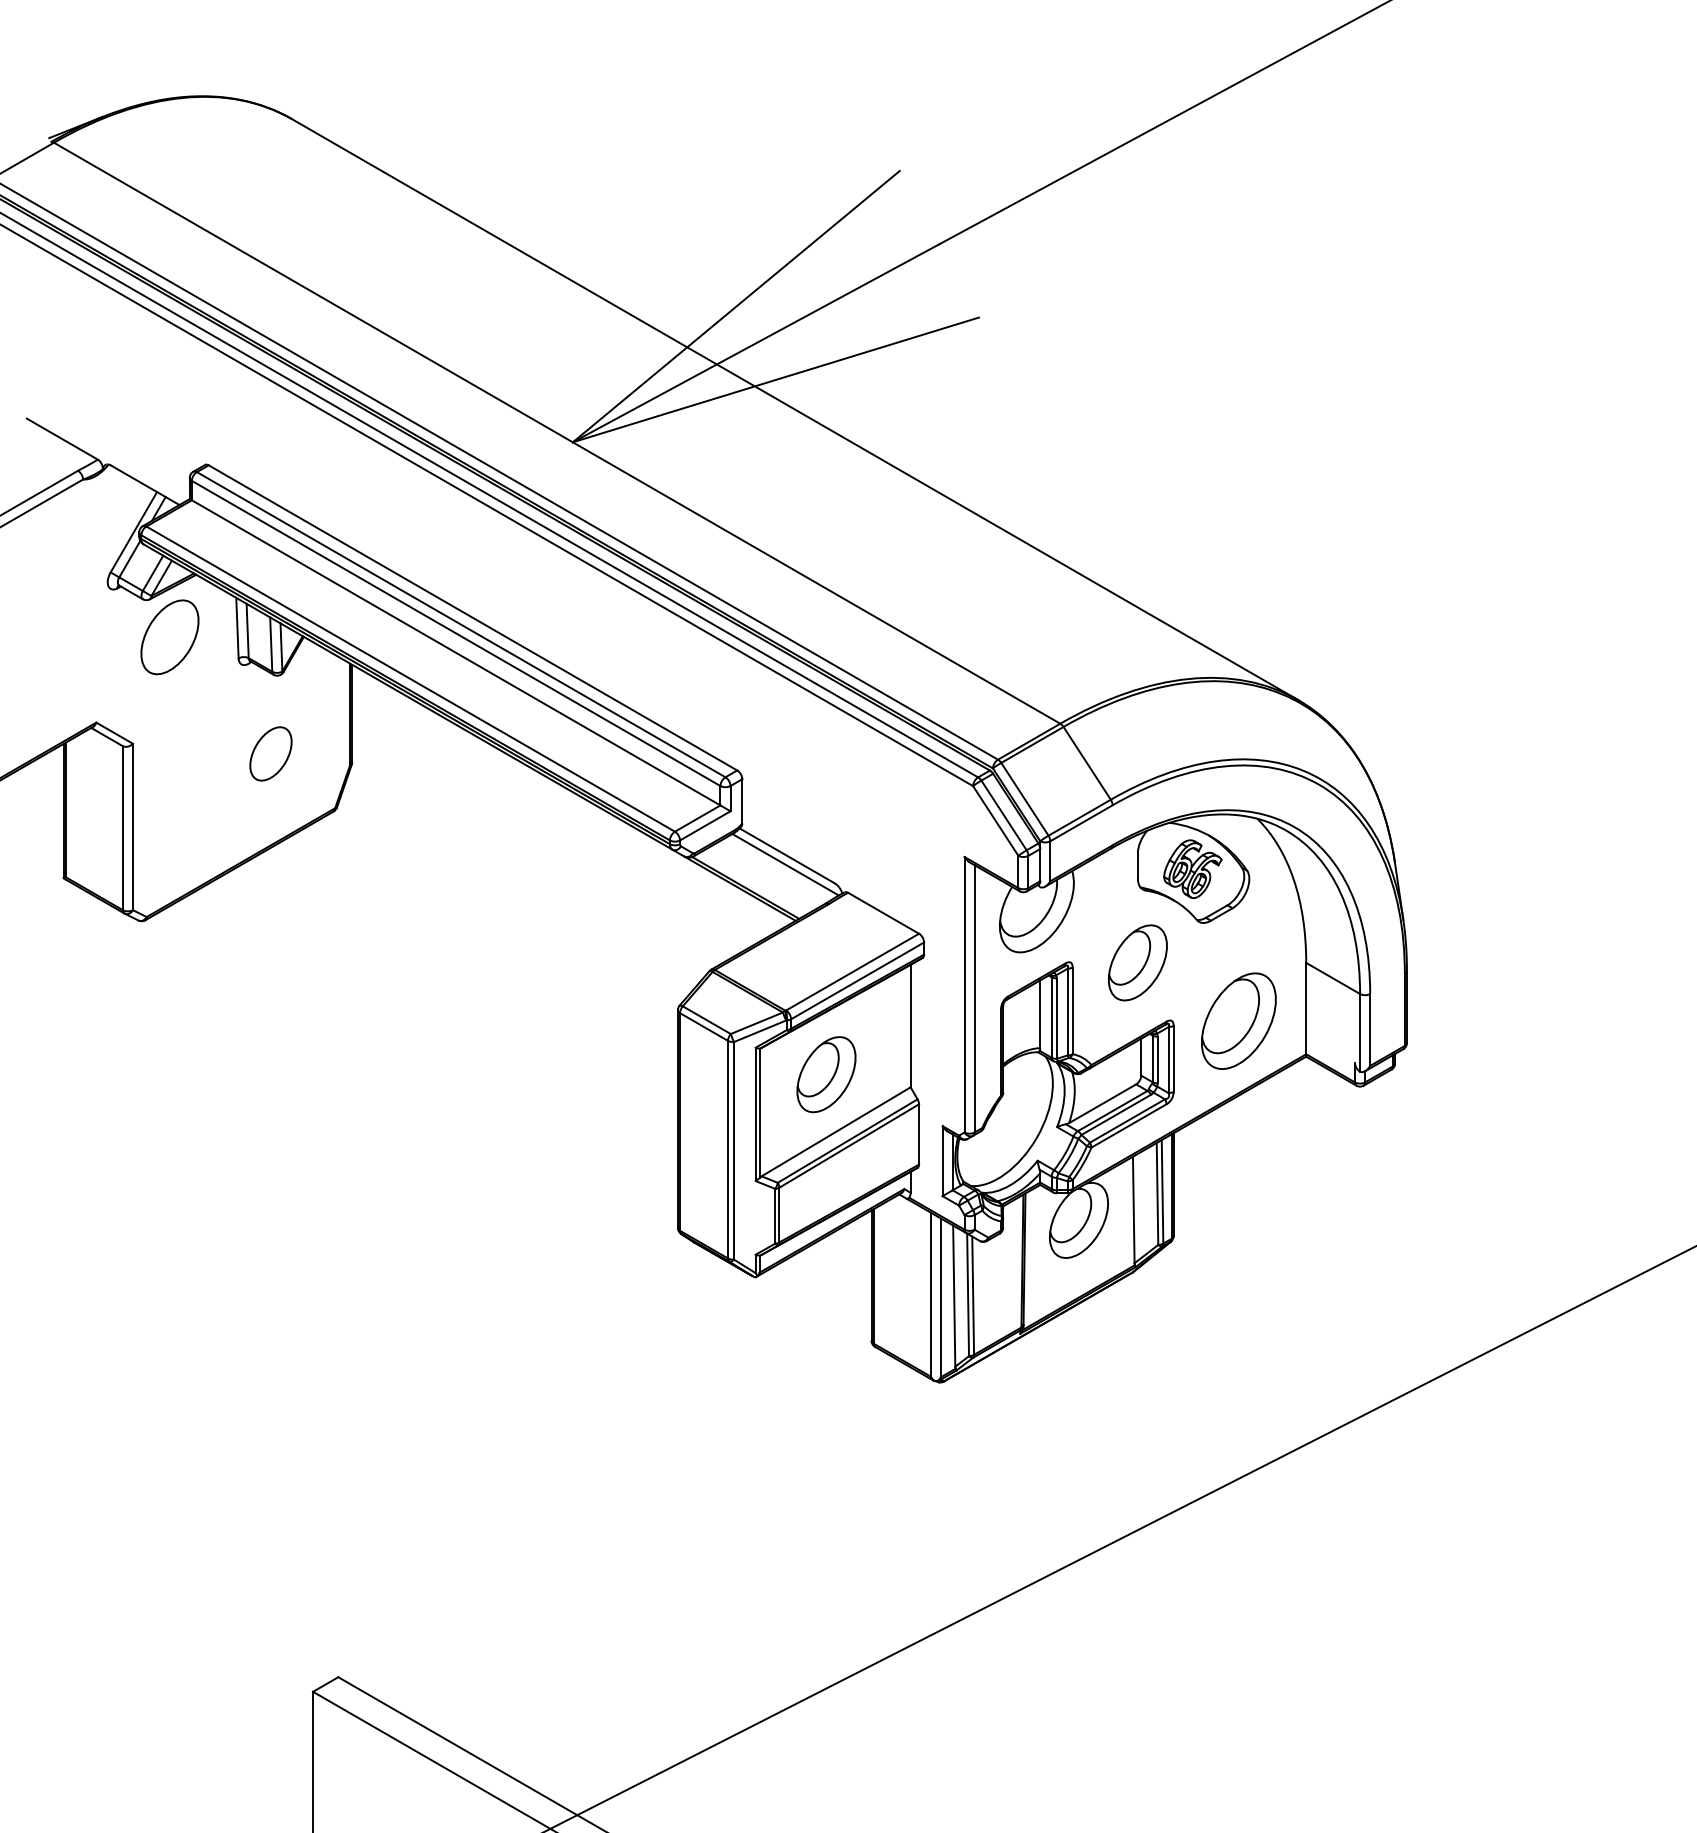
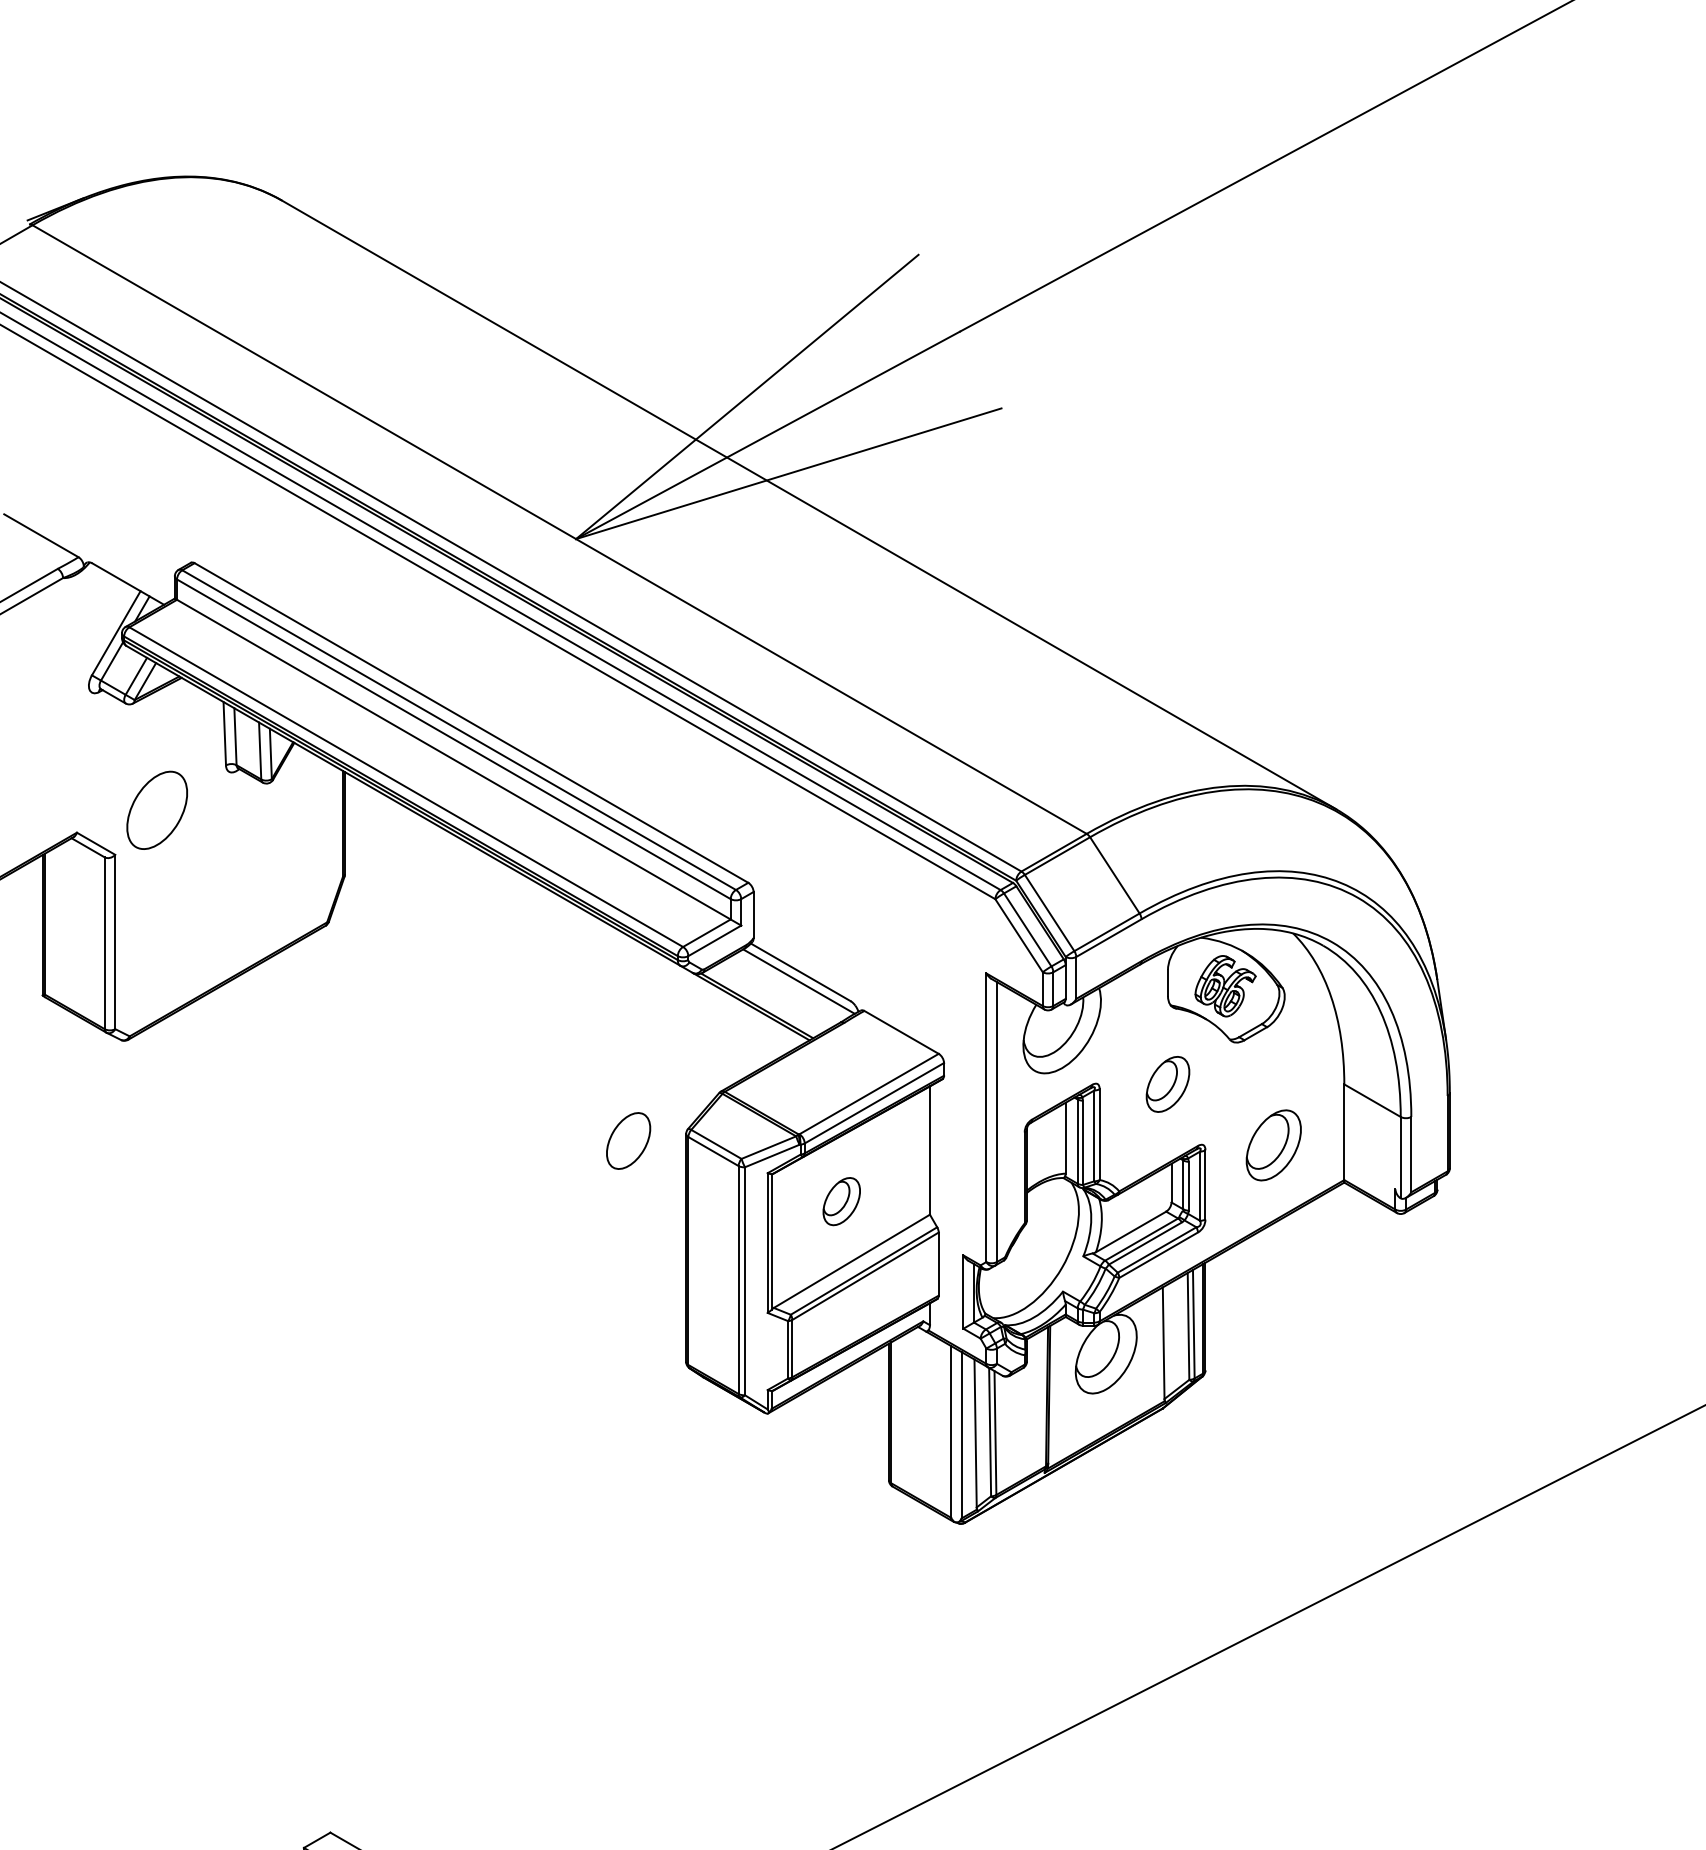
part: (169, 637) -> (156, 810), moved
part: (270, 753) -> (628, 1140), moved
part: (1137, 962) -> (1167, 1083), size x0.7
part: (1238, 1020) -> (1273, 1144), size x0.7
part: (826, 1074) -> (841, 1201), size x0.6

